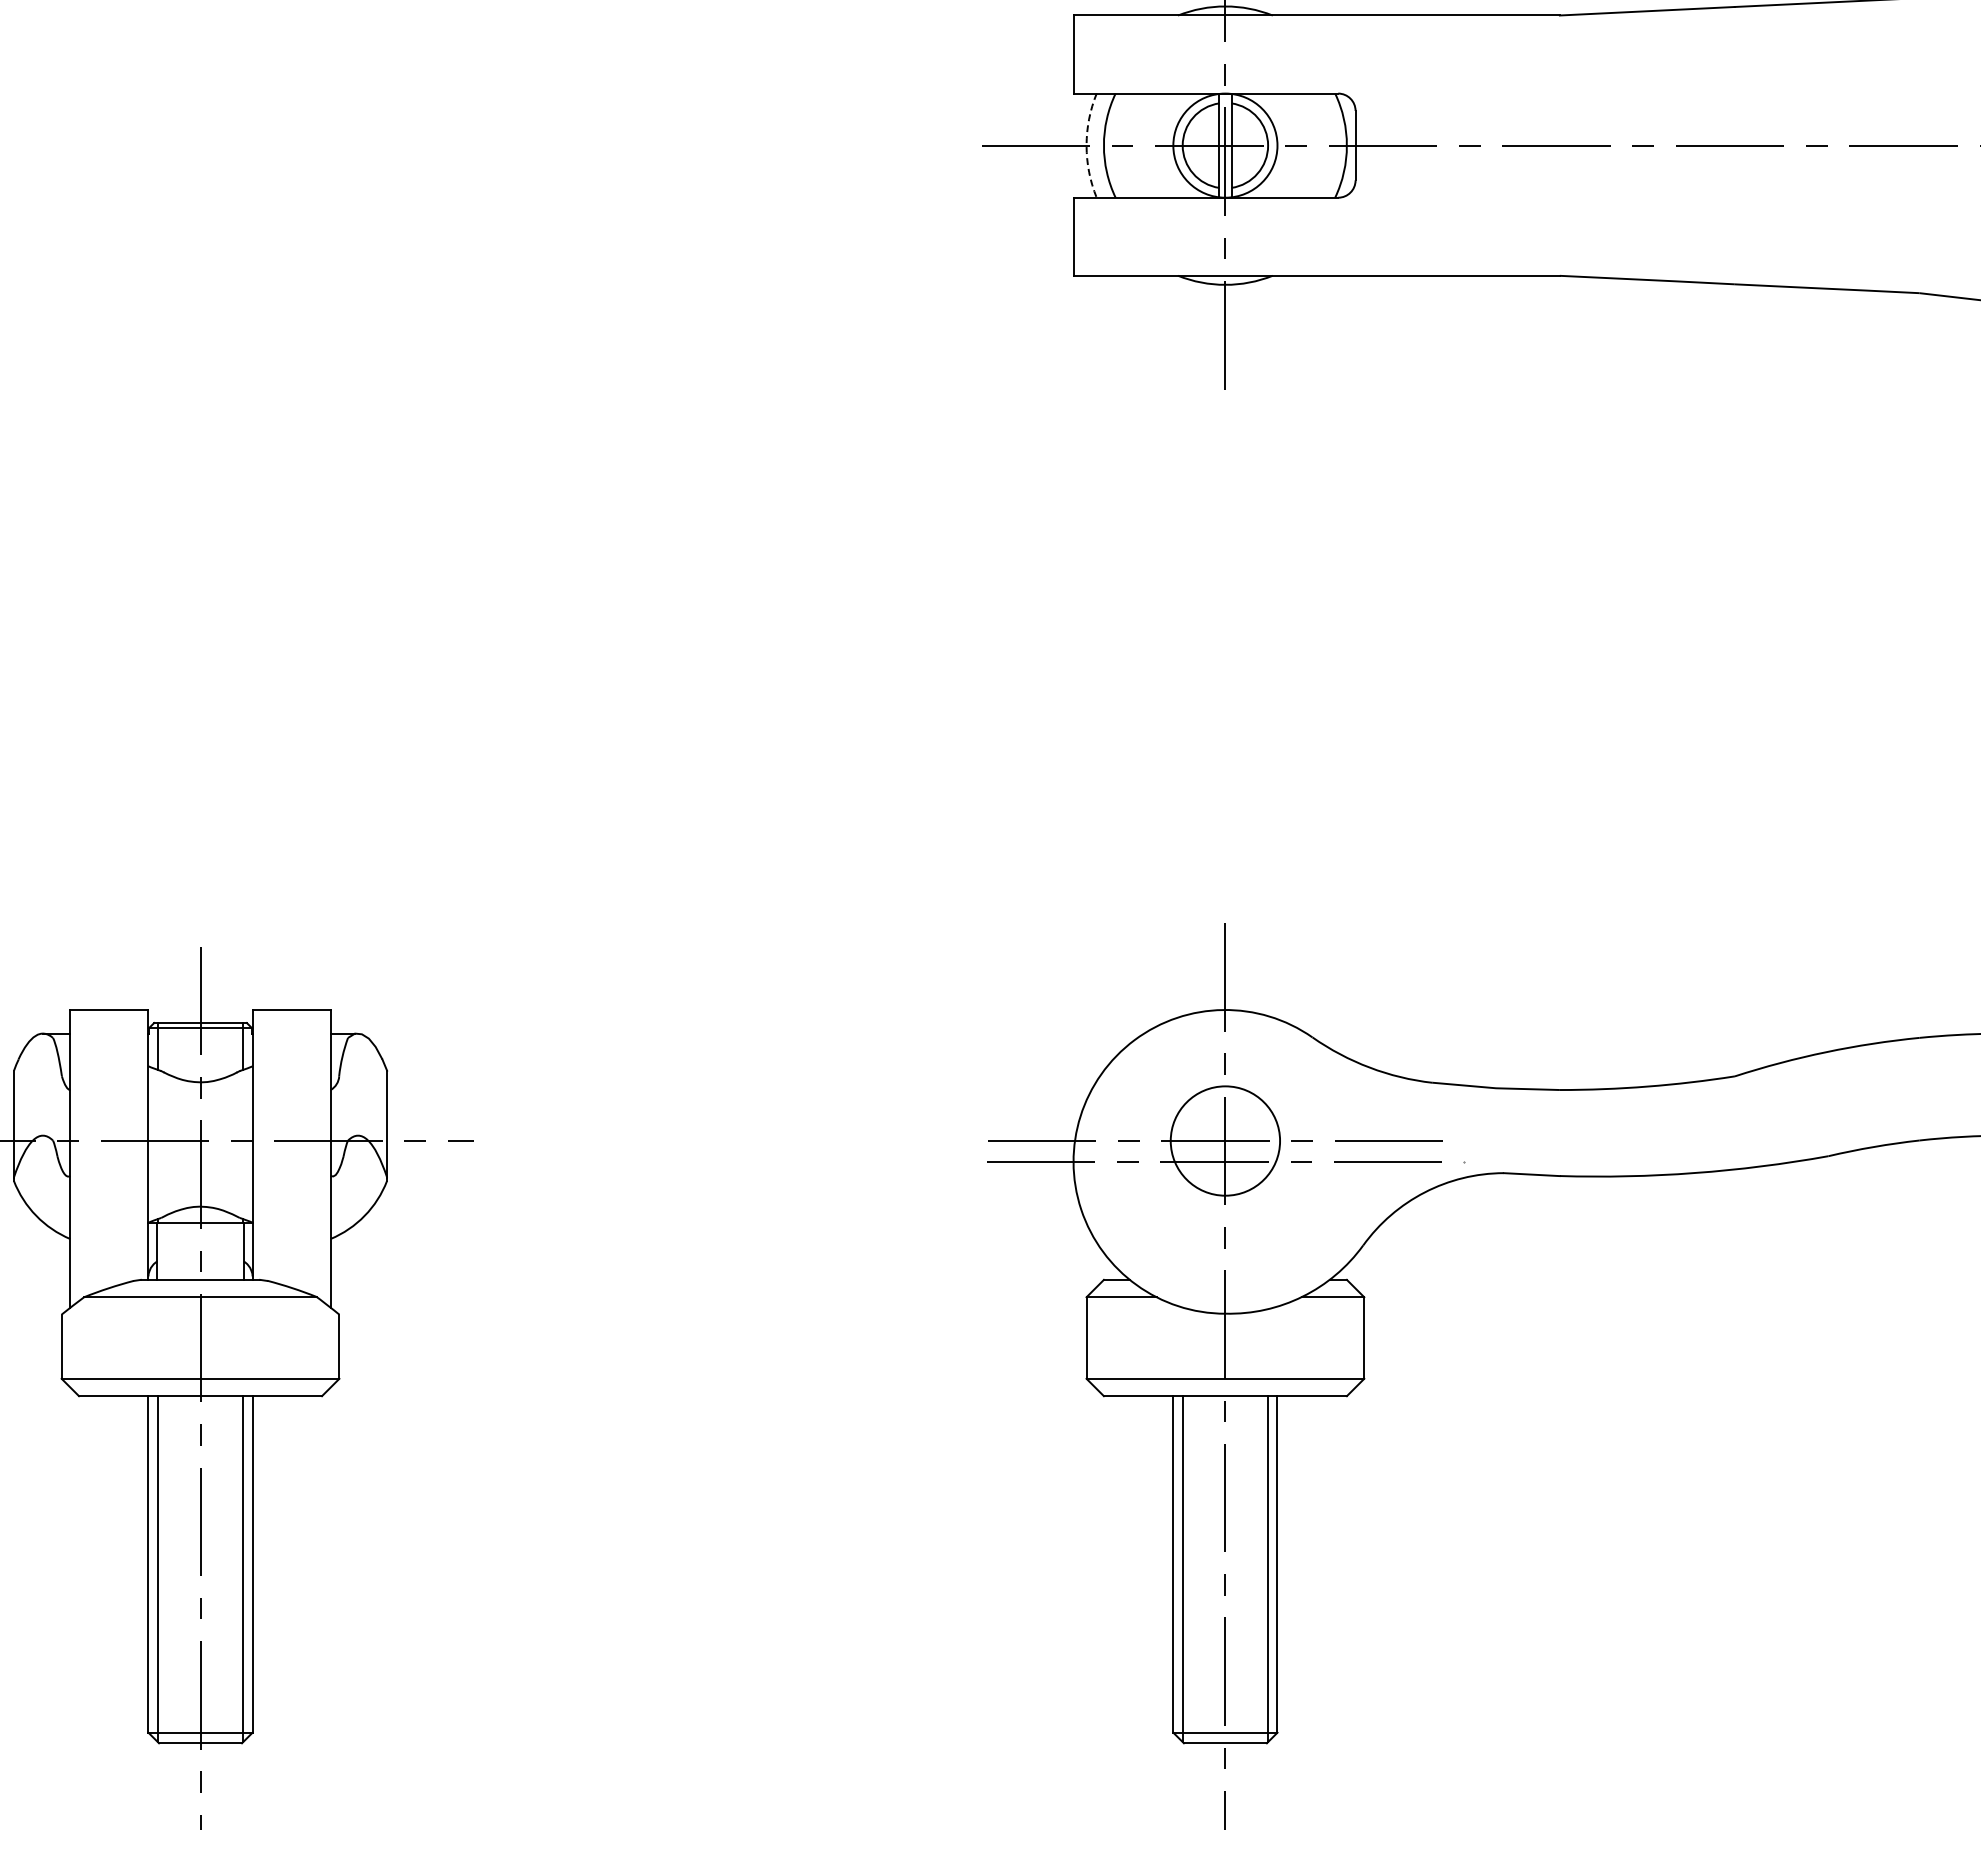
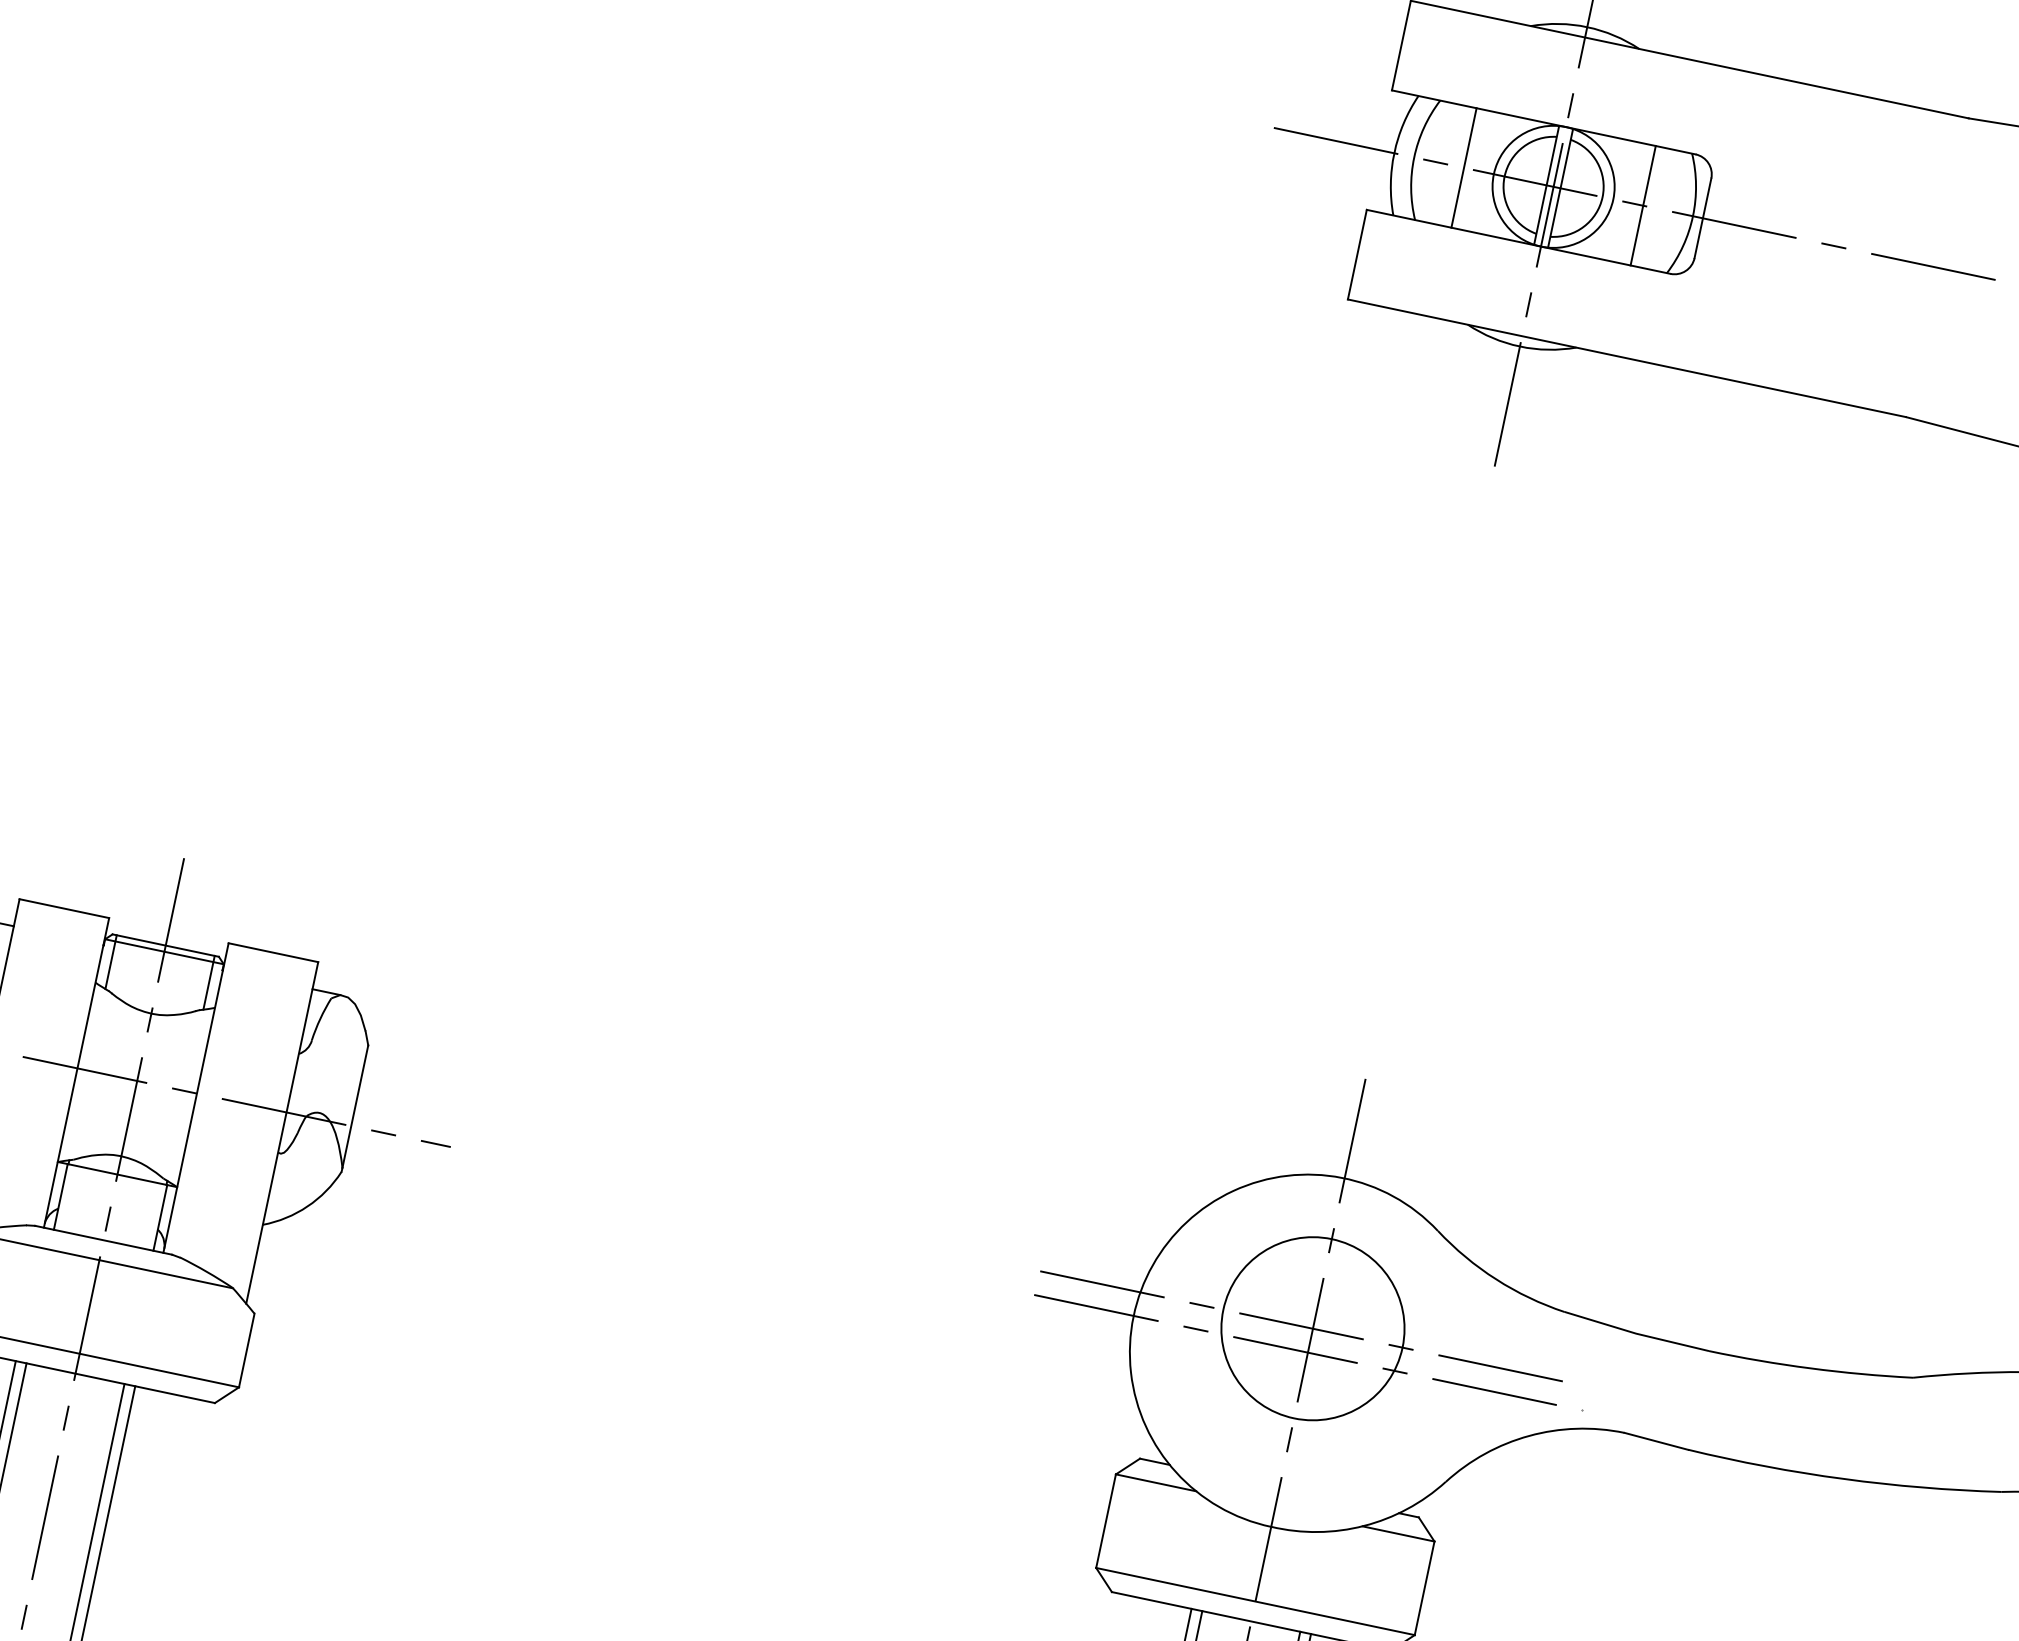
arc: (1086, 145) -> (1394, 153), dashed -> solid
line: (1147, 145) -> (1464, 167), added
line: (1303, 145) -> (1643, 205), added
circle: (1225, 1140) -> (1313, 1328), size x1.43

